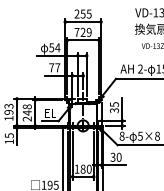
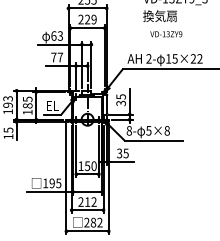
text: (76, 32) -> (80, 19), 729 -> 229
text: (55, 47) -> (57, 35), 54 -> 63
text: (27, 112) -> (27, 105), 248 -> 185
text: (118, 157) -> (125, 153), 30 -> 35
text: (83, 168) -> (87, 165), 180 -> 150

